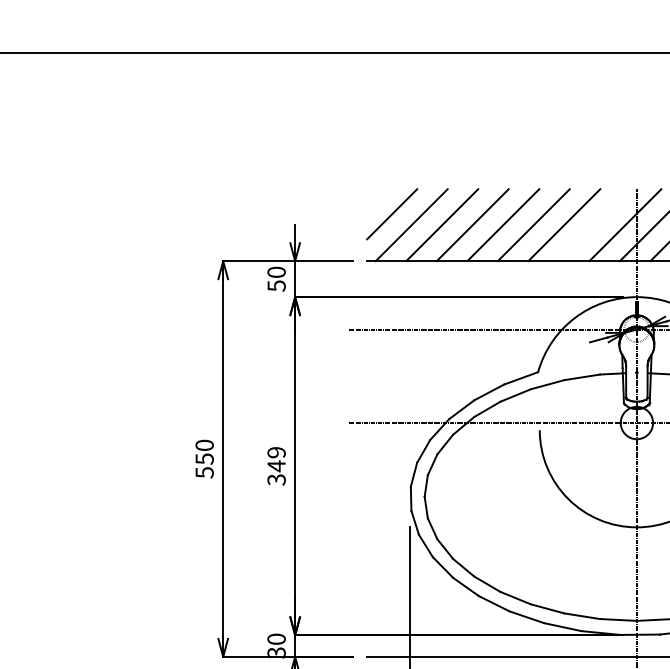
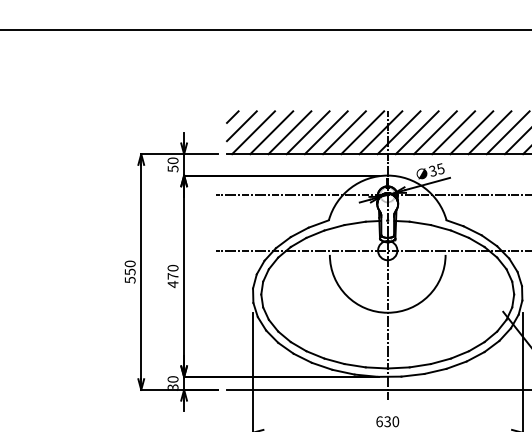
line: (376, 197) -> (232, 116), added
line: (594, 224) -> (362, 132), added
text: (275, 466) -> (172, 276), 349 -> 470

